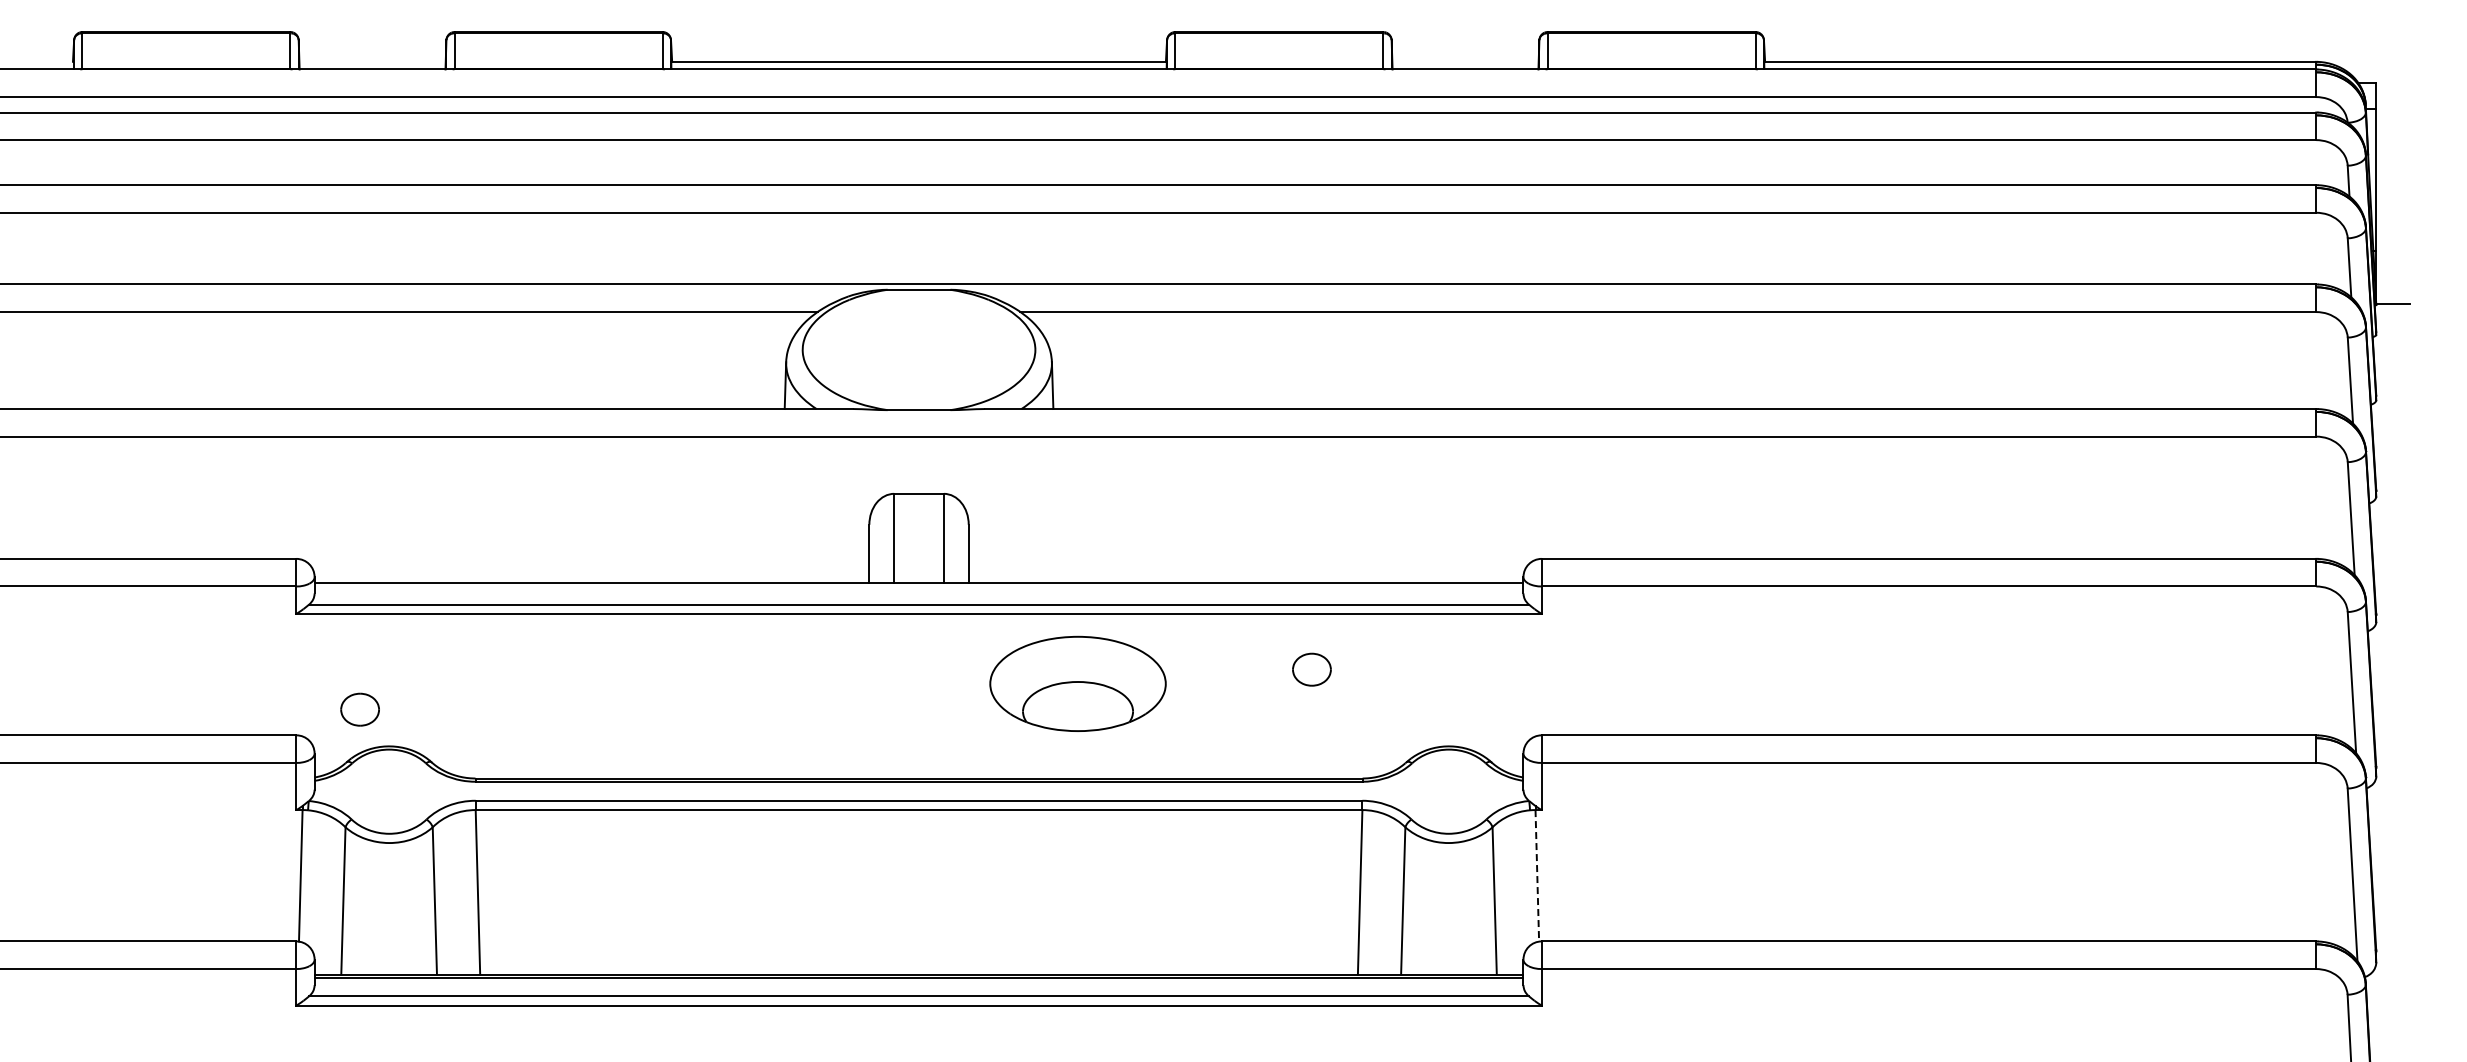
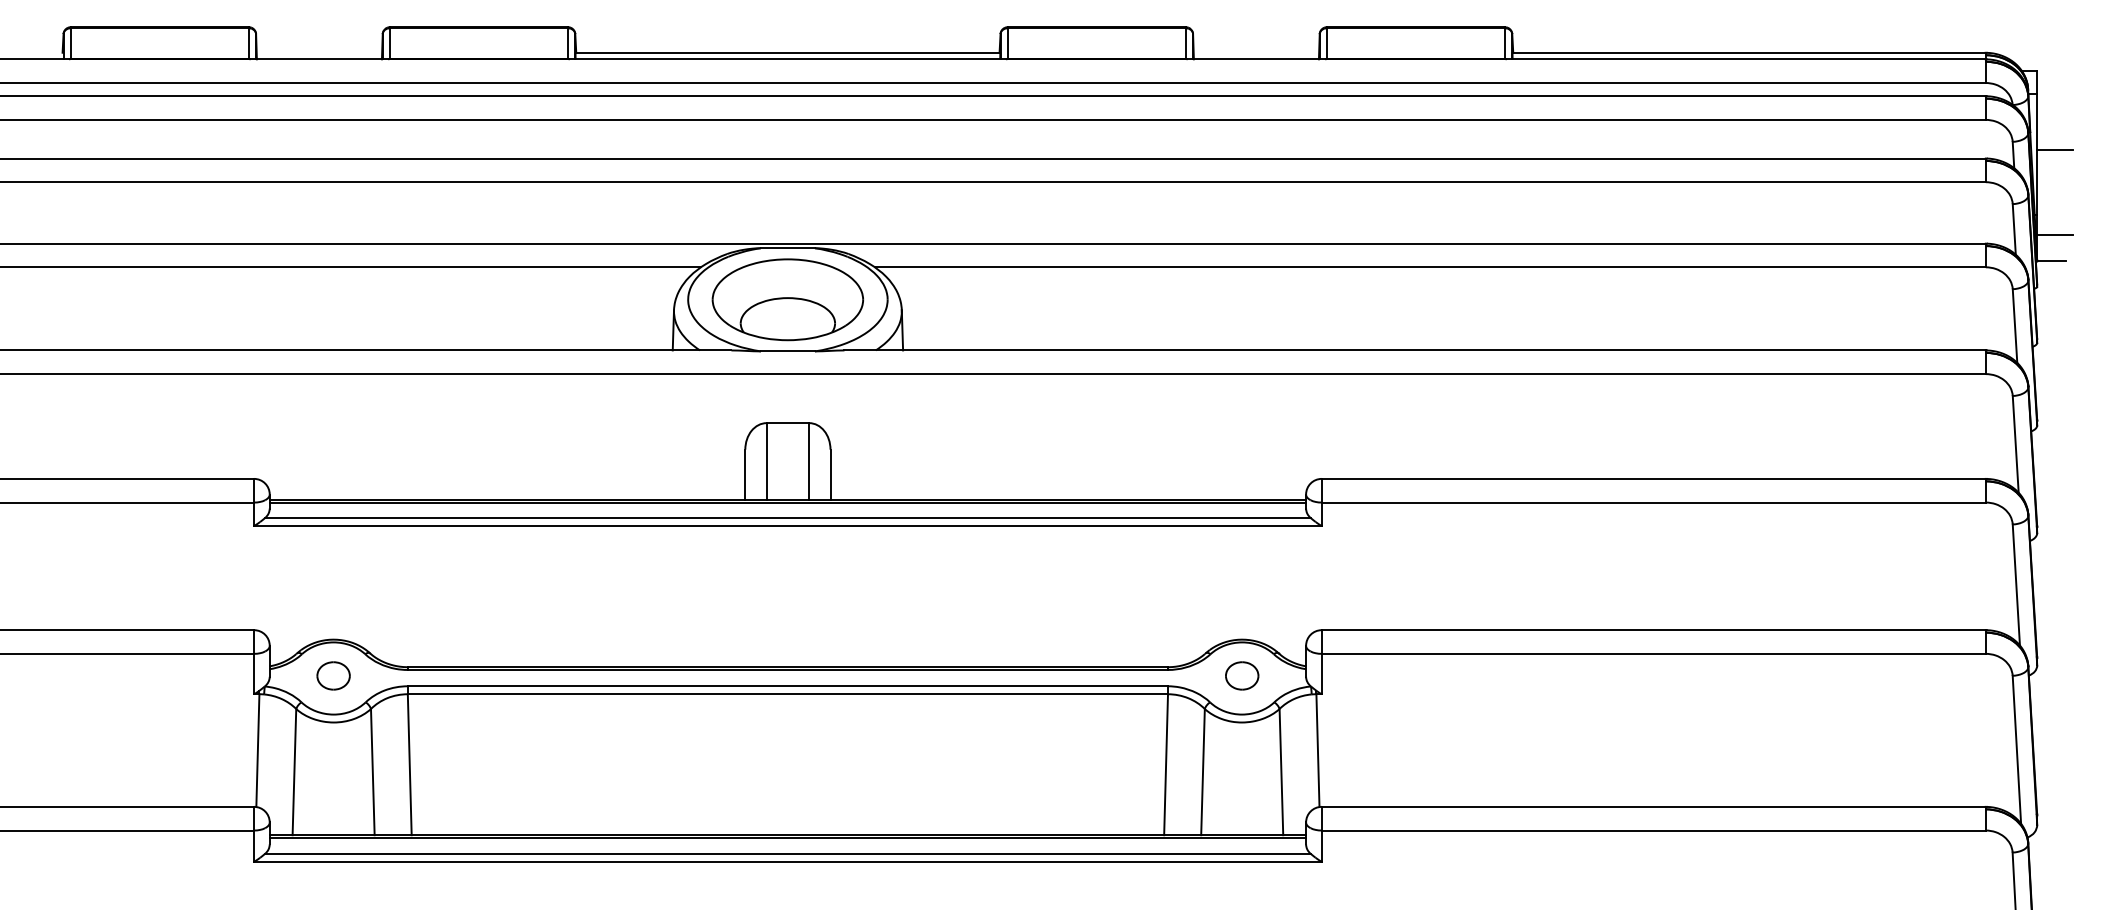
line: (2396, 174) -> (2054, 149), added
line: (2396, 274) -> (2054, 235), added
line: (918, 586) -> (787, 502), added
part: (1311, 669) -> (1241, 675), moved
part: (1077, 683) -> (787, 299), moved
part: (359, 709) -> (333, 675), moved
line: (1537, 875) -> (1318, 750), dashed -> solid

